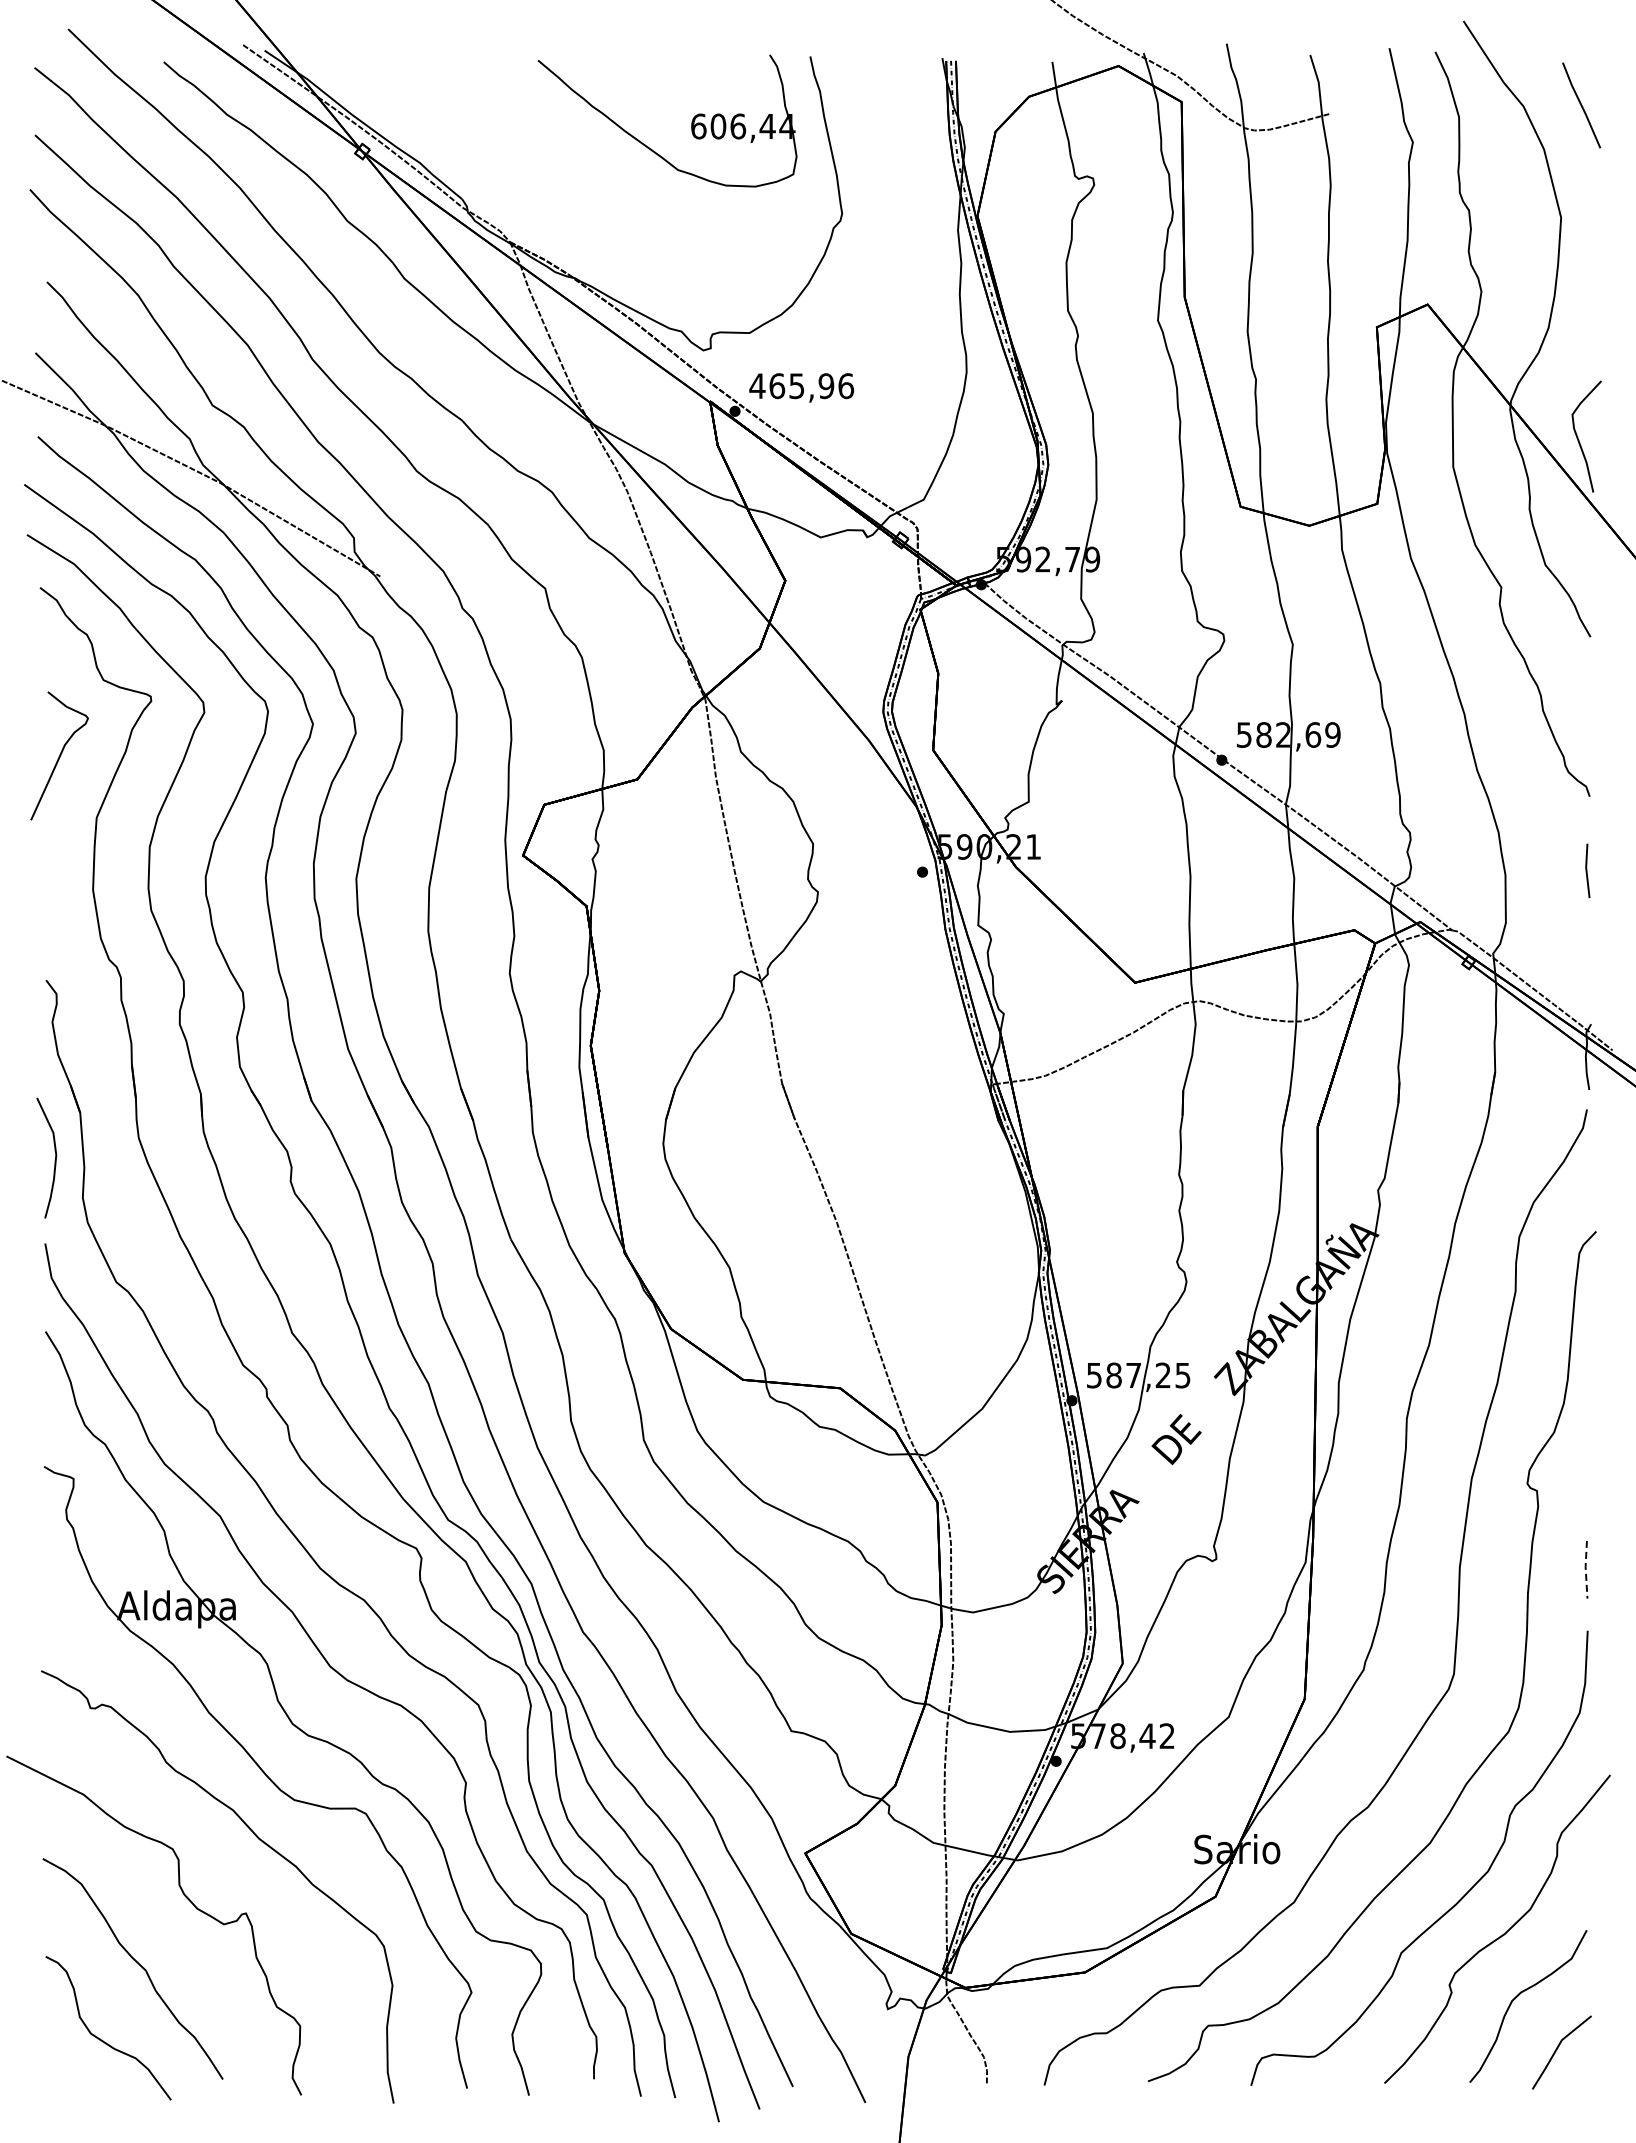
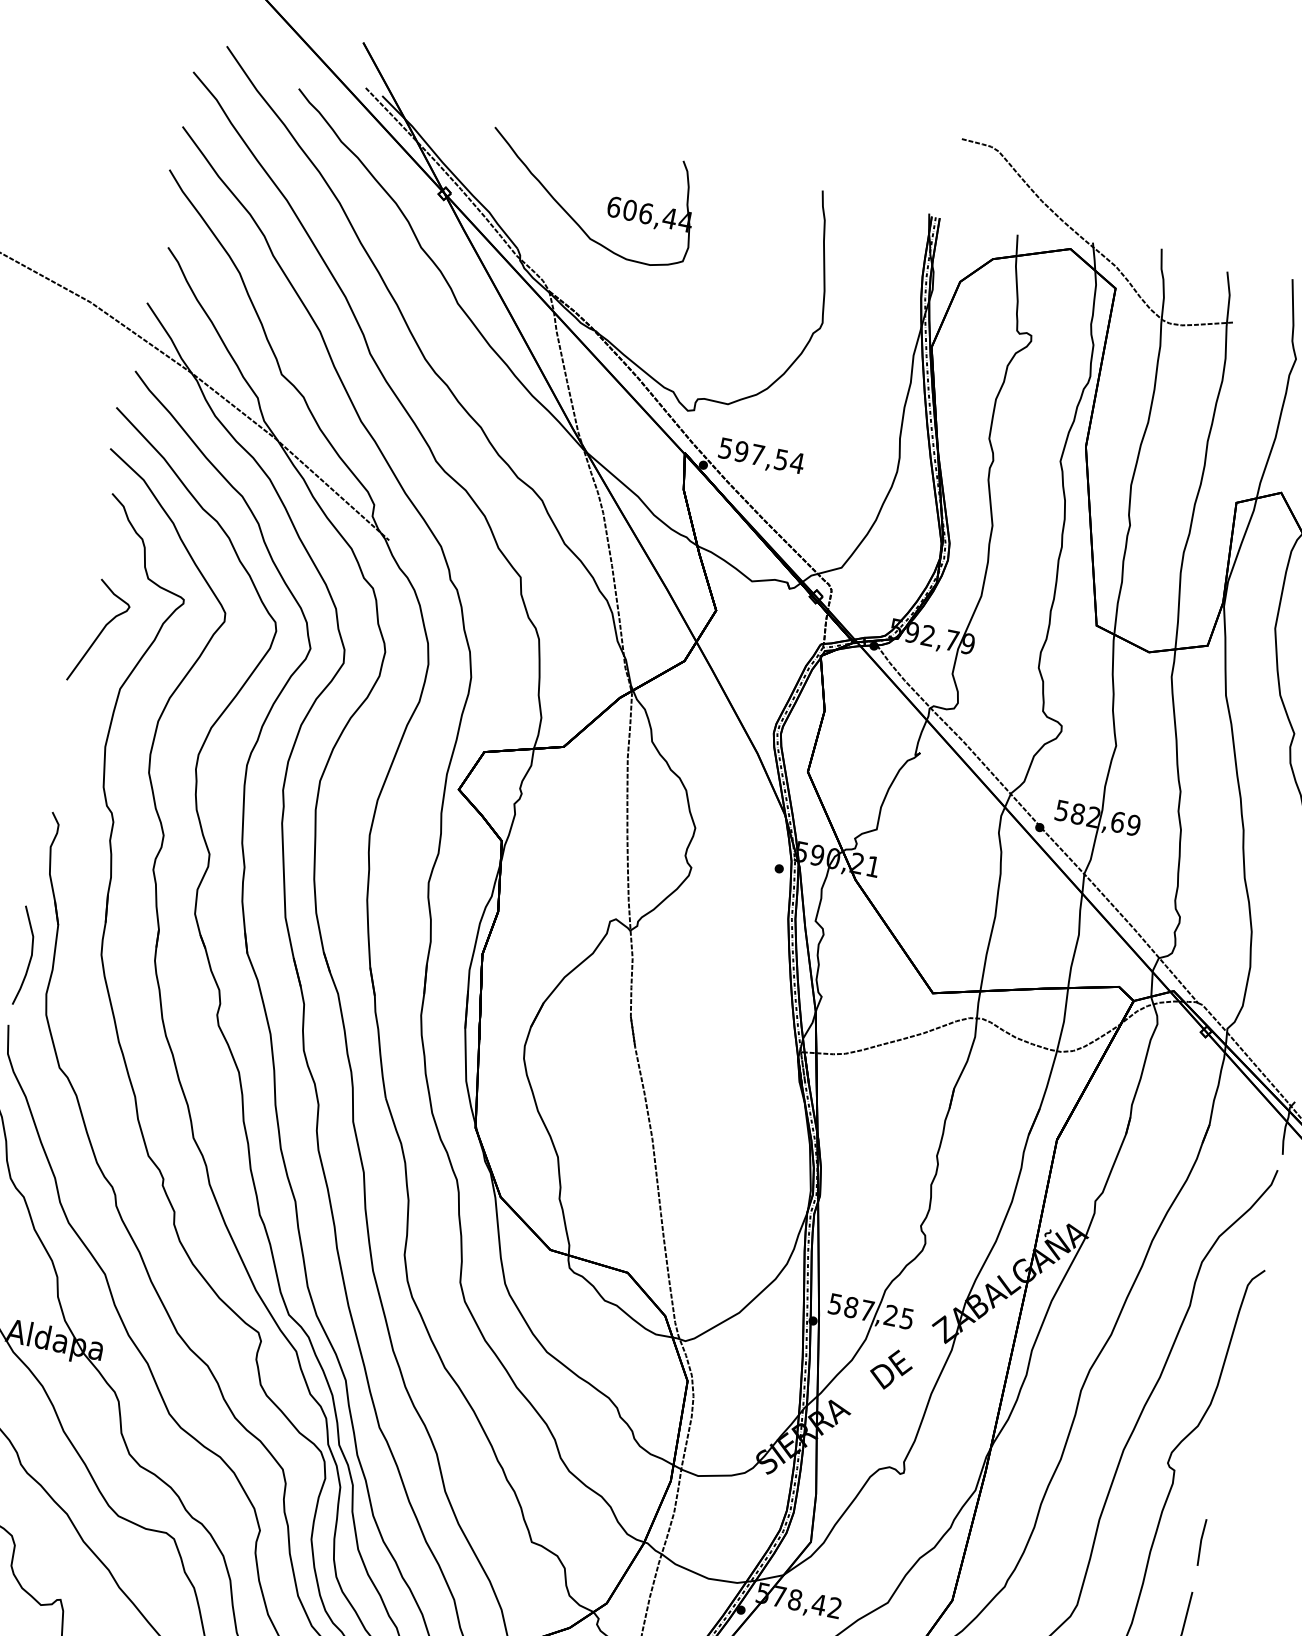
part: (691, 122) -> (608, 202), moved
text: (801, 386) -> (761, 456), 465,96 -> 597,54
line: (1585, 1569) -> (1200, 1542), dashed -> solid

